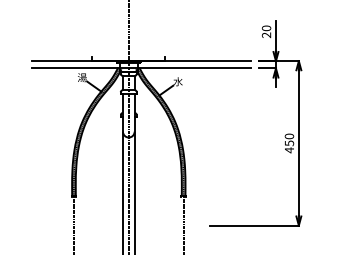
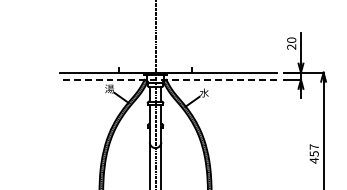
line: (141, 68) -> (168, 79), solid -> dashed
text: (289, 136) -> (314, 147), 450 -> 457

